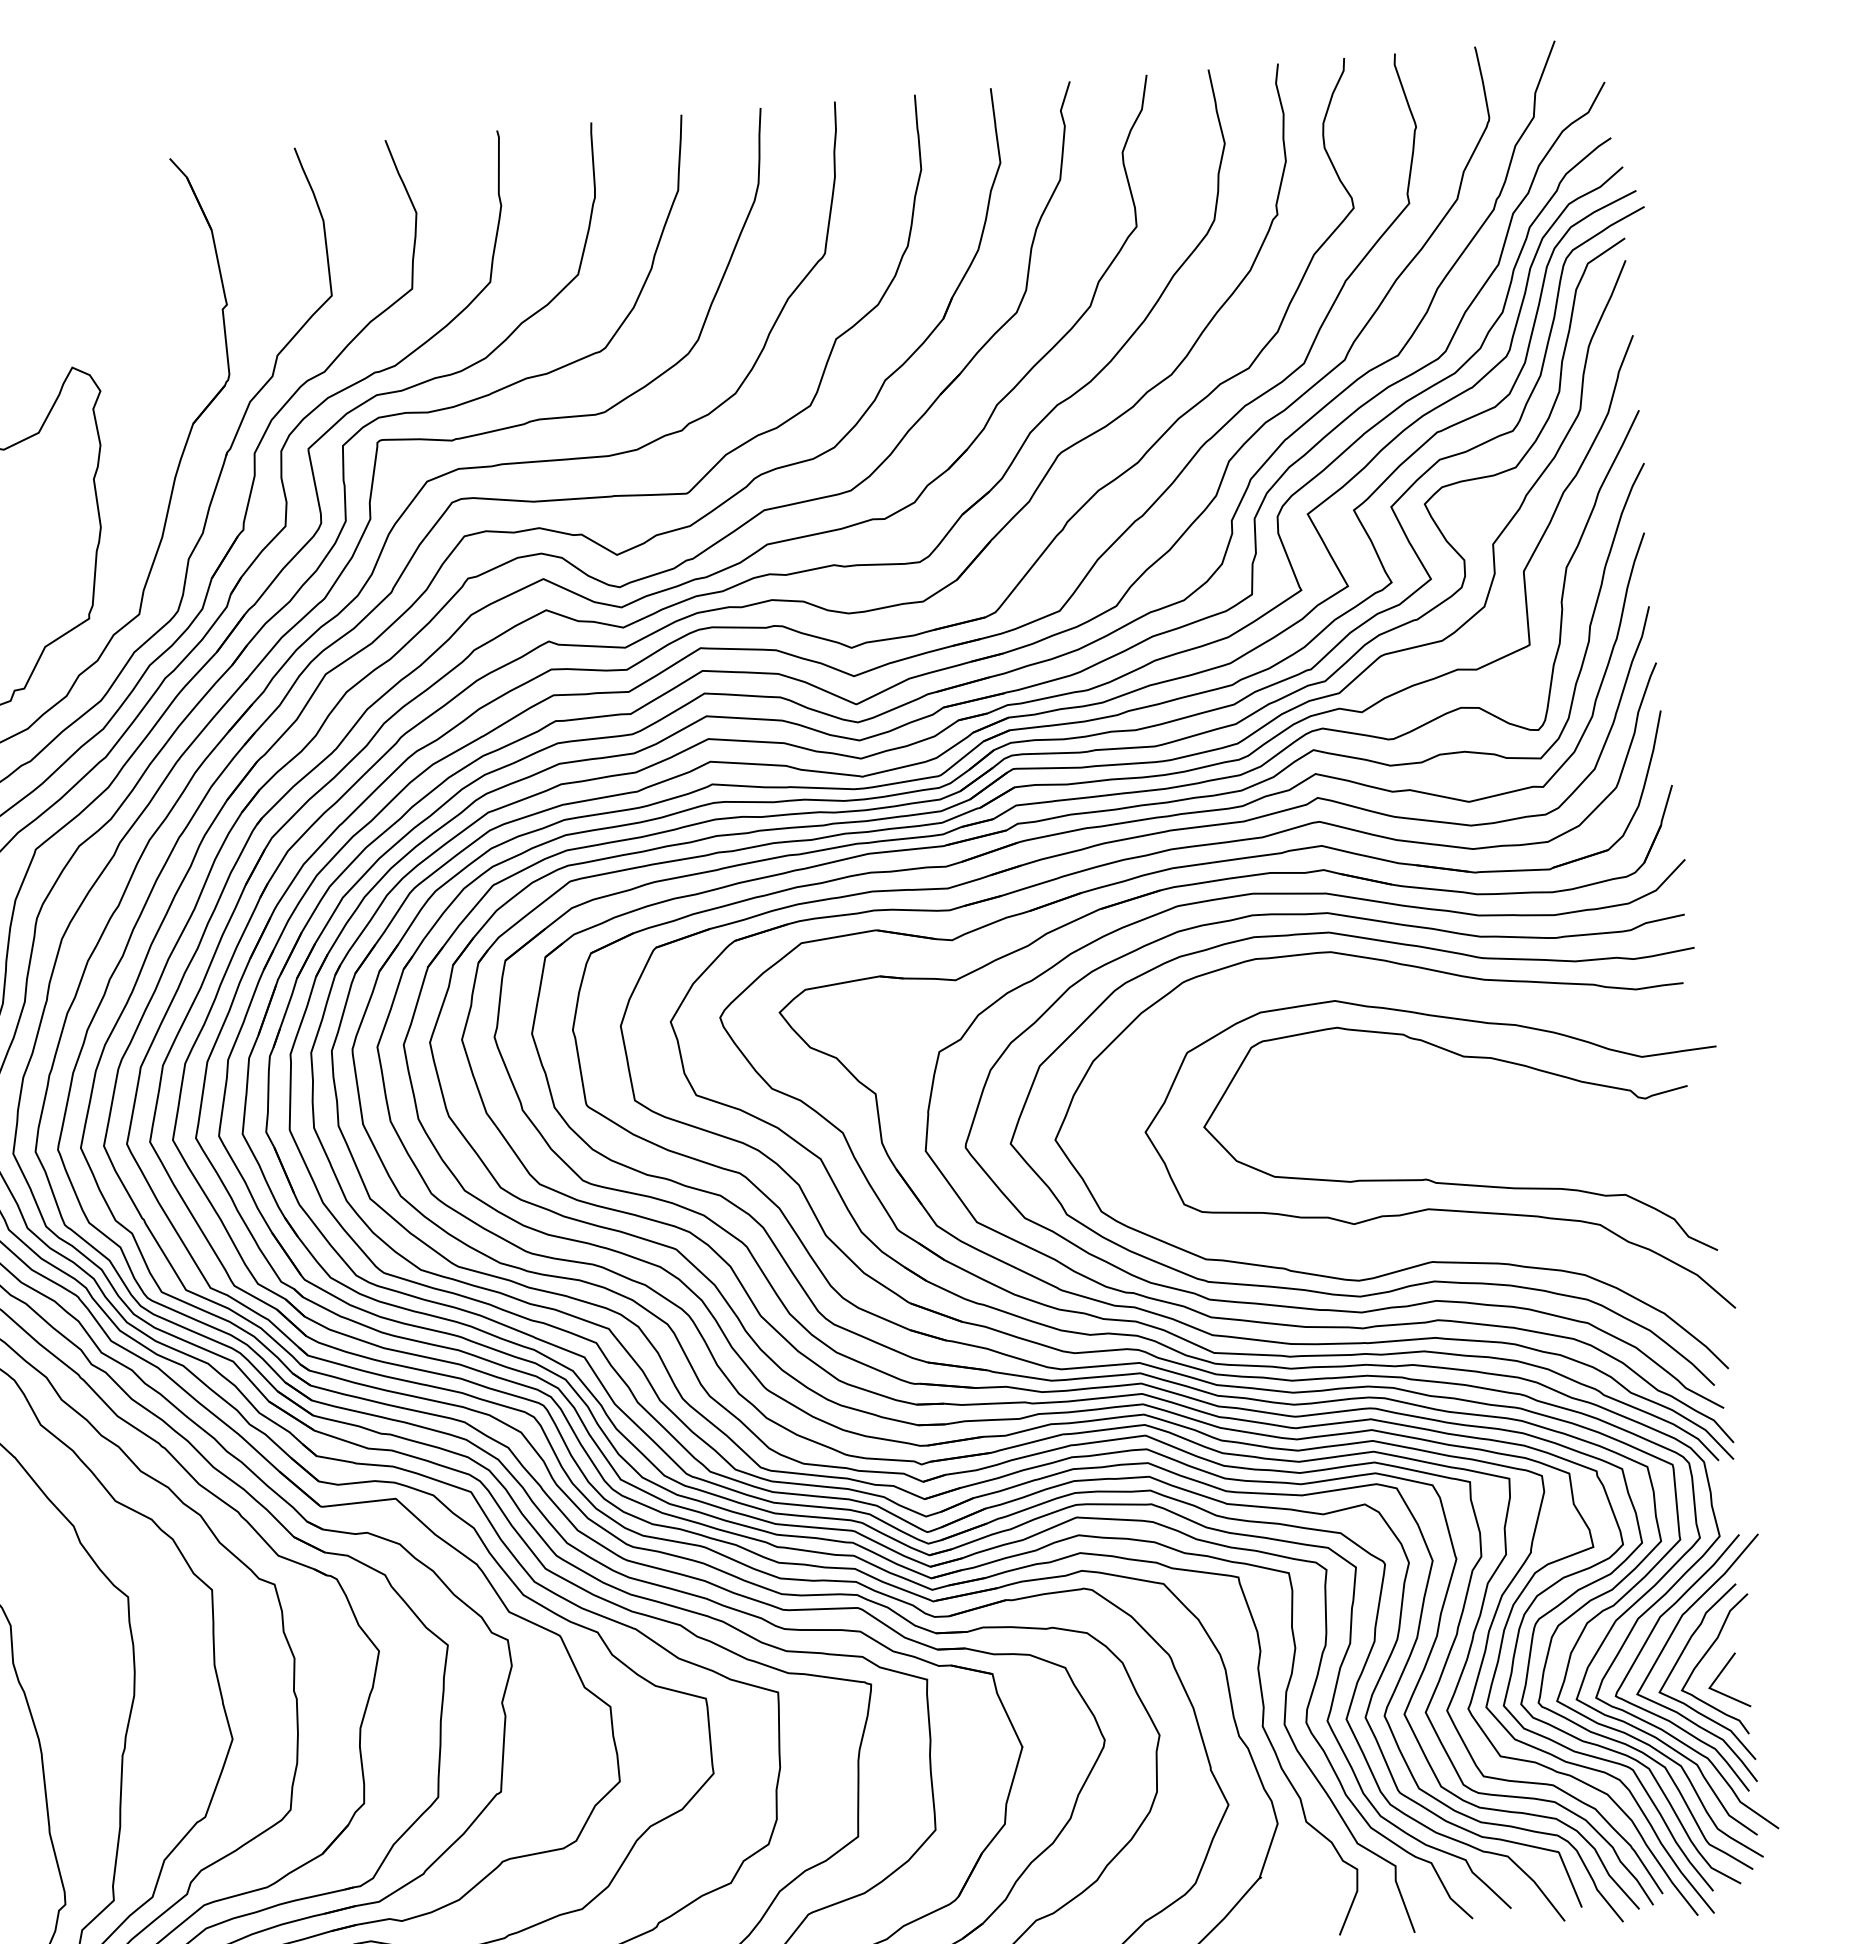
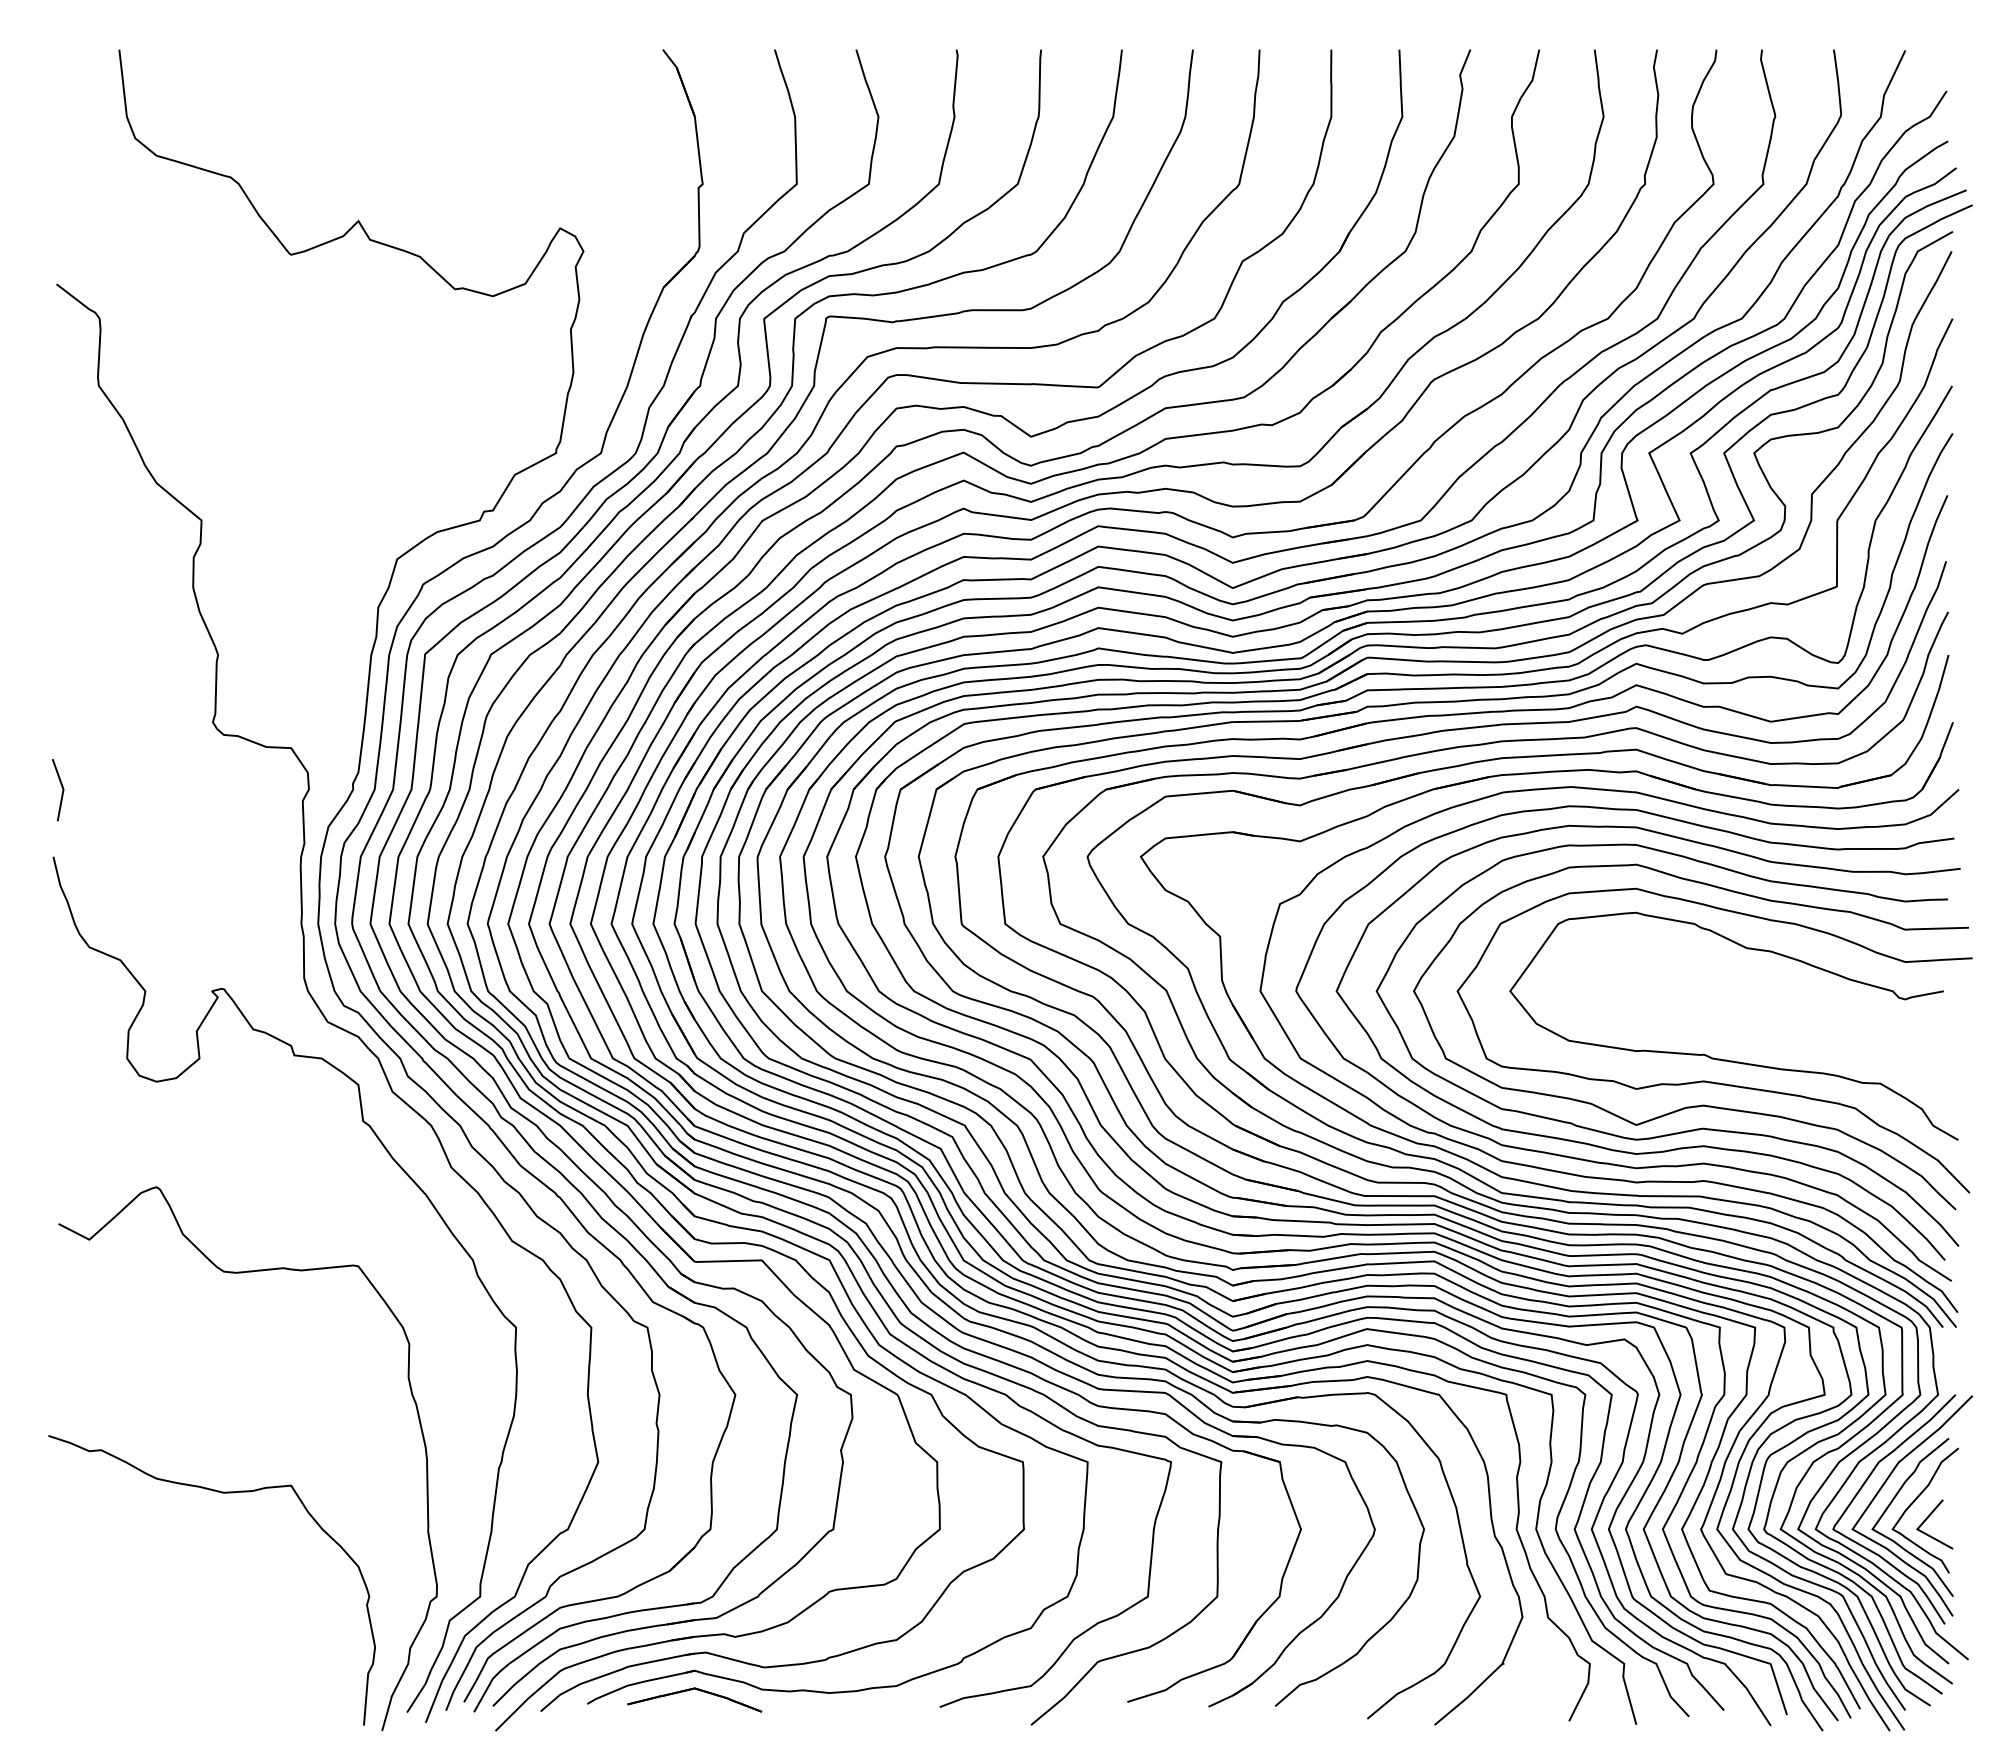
curve: (1429, 1235) -> (1702, 1104), added

